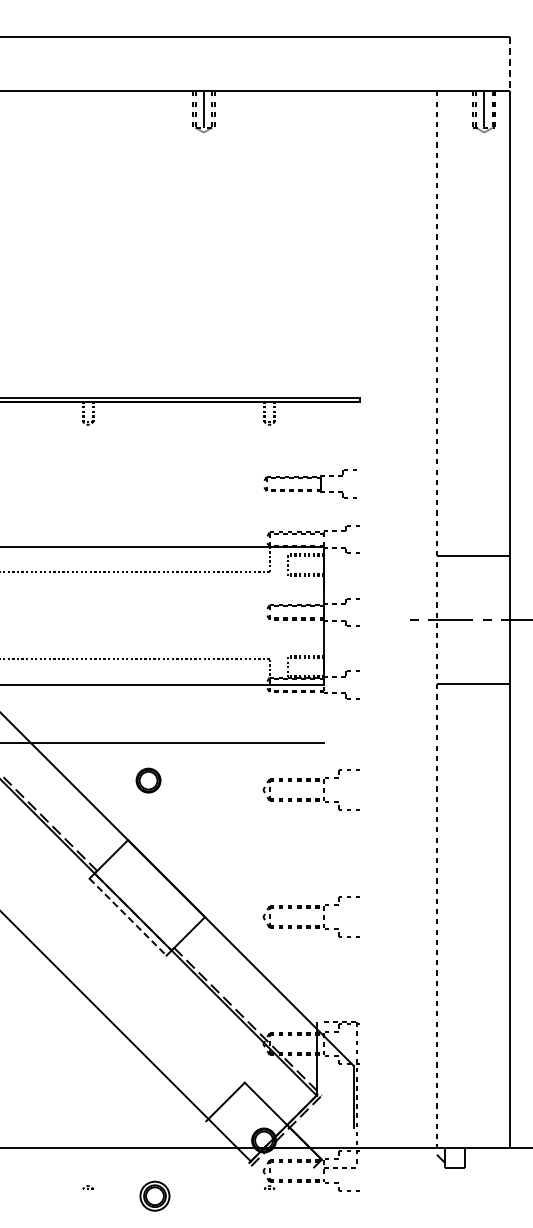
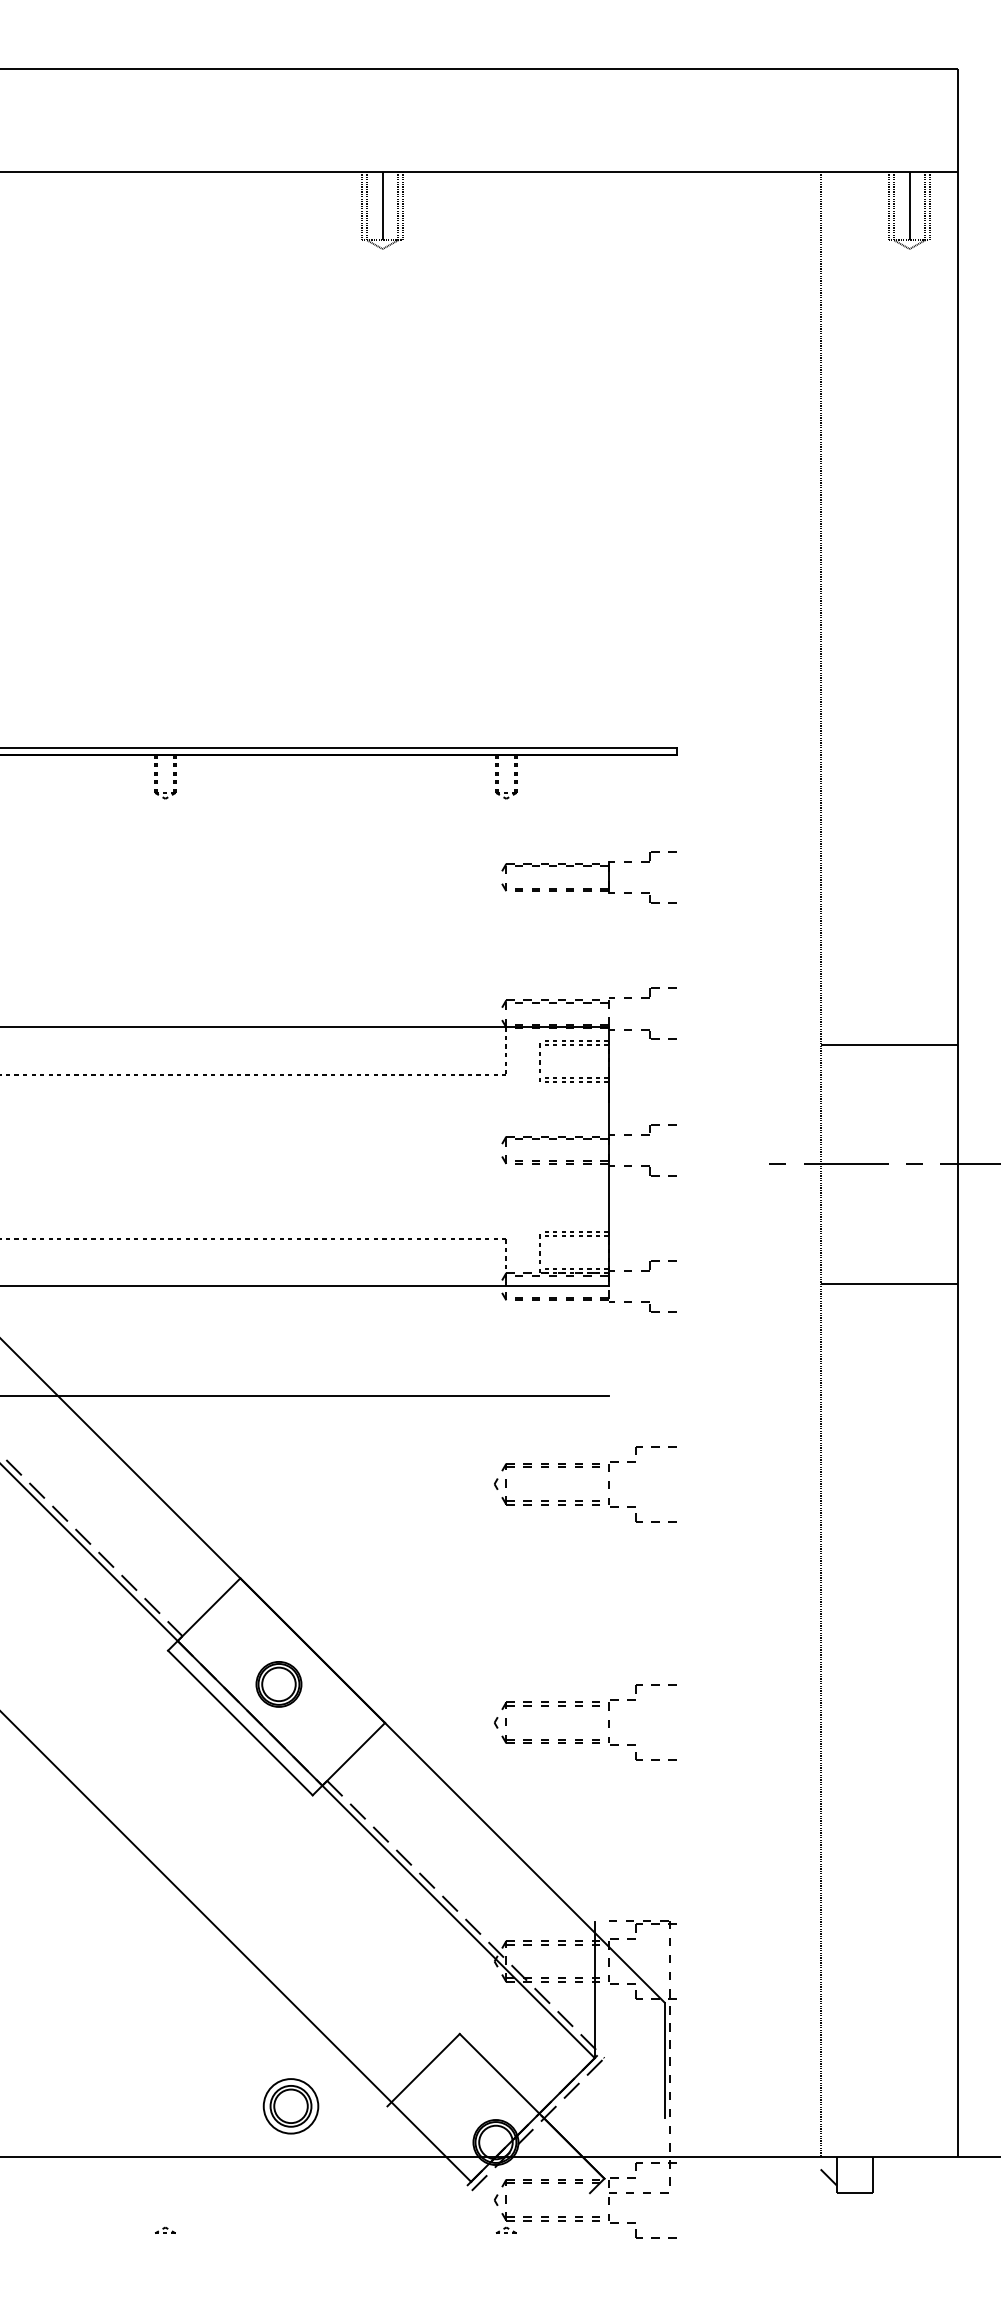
line: (509, 64) -> (956, 121), dashed -> solid
part: (309, 483) -> (586, 876), moved
part: (148, 780) -> (278, 1684), moved
line: (128, 917) -> (241, 1723), dashed -> solid
part: (154, 1195) -> (290, 2104), moved

